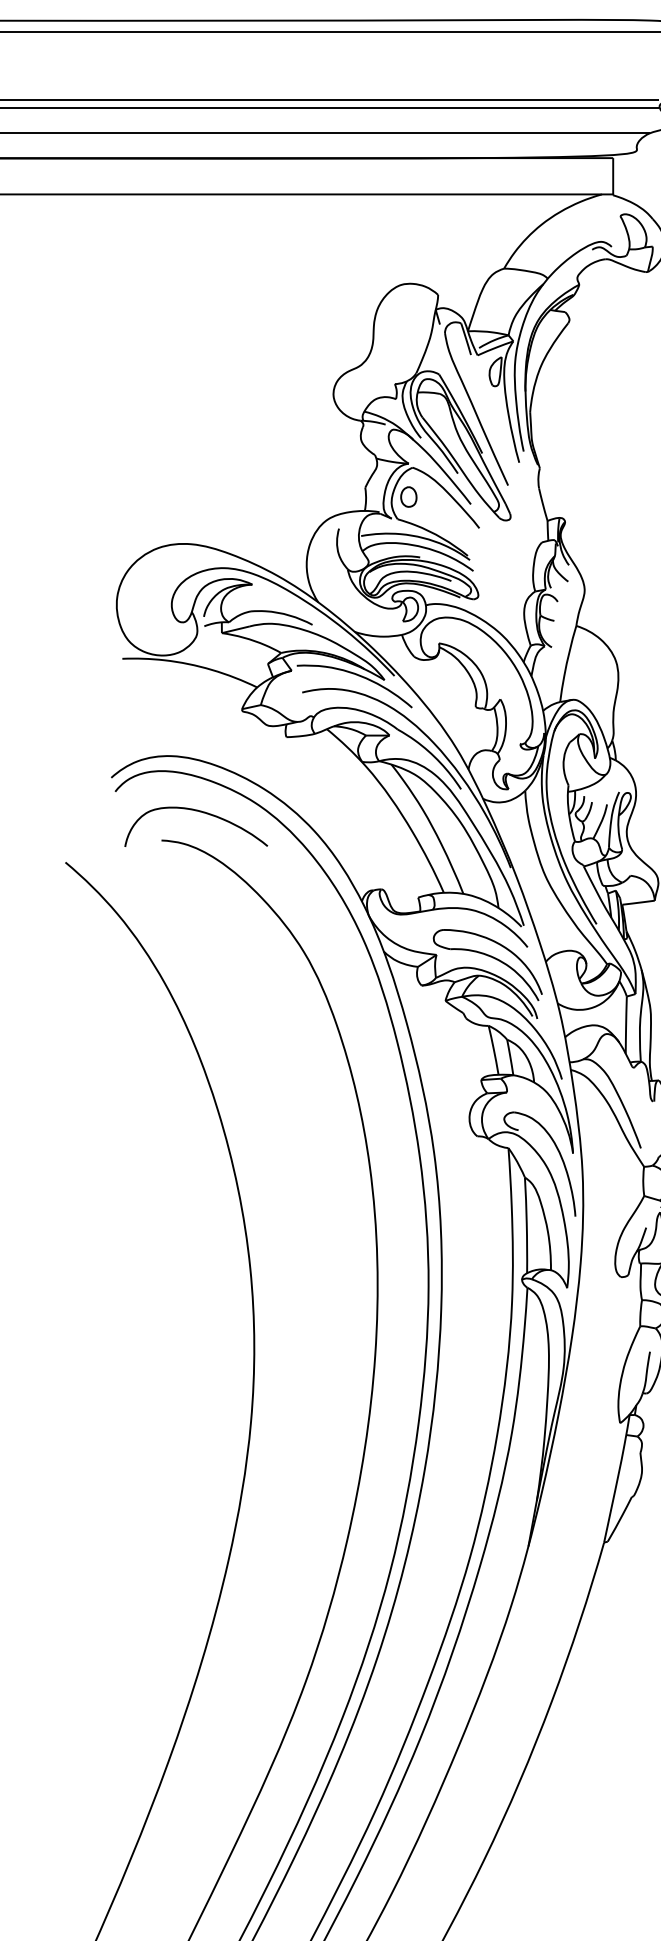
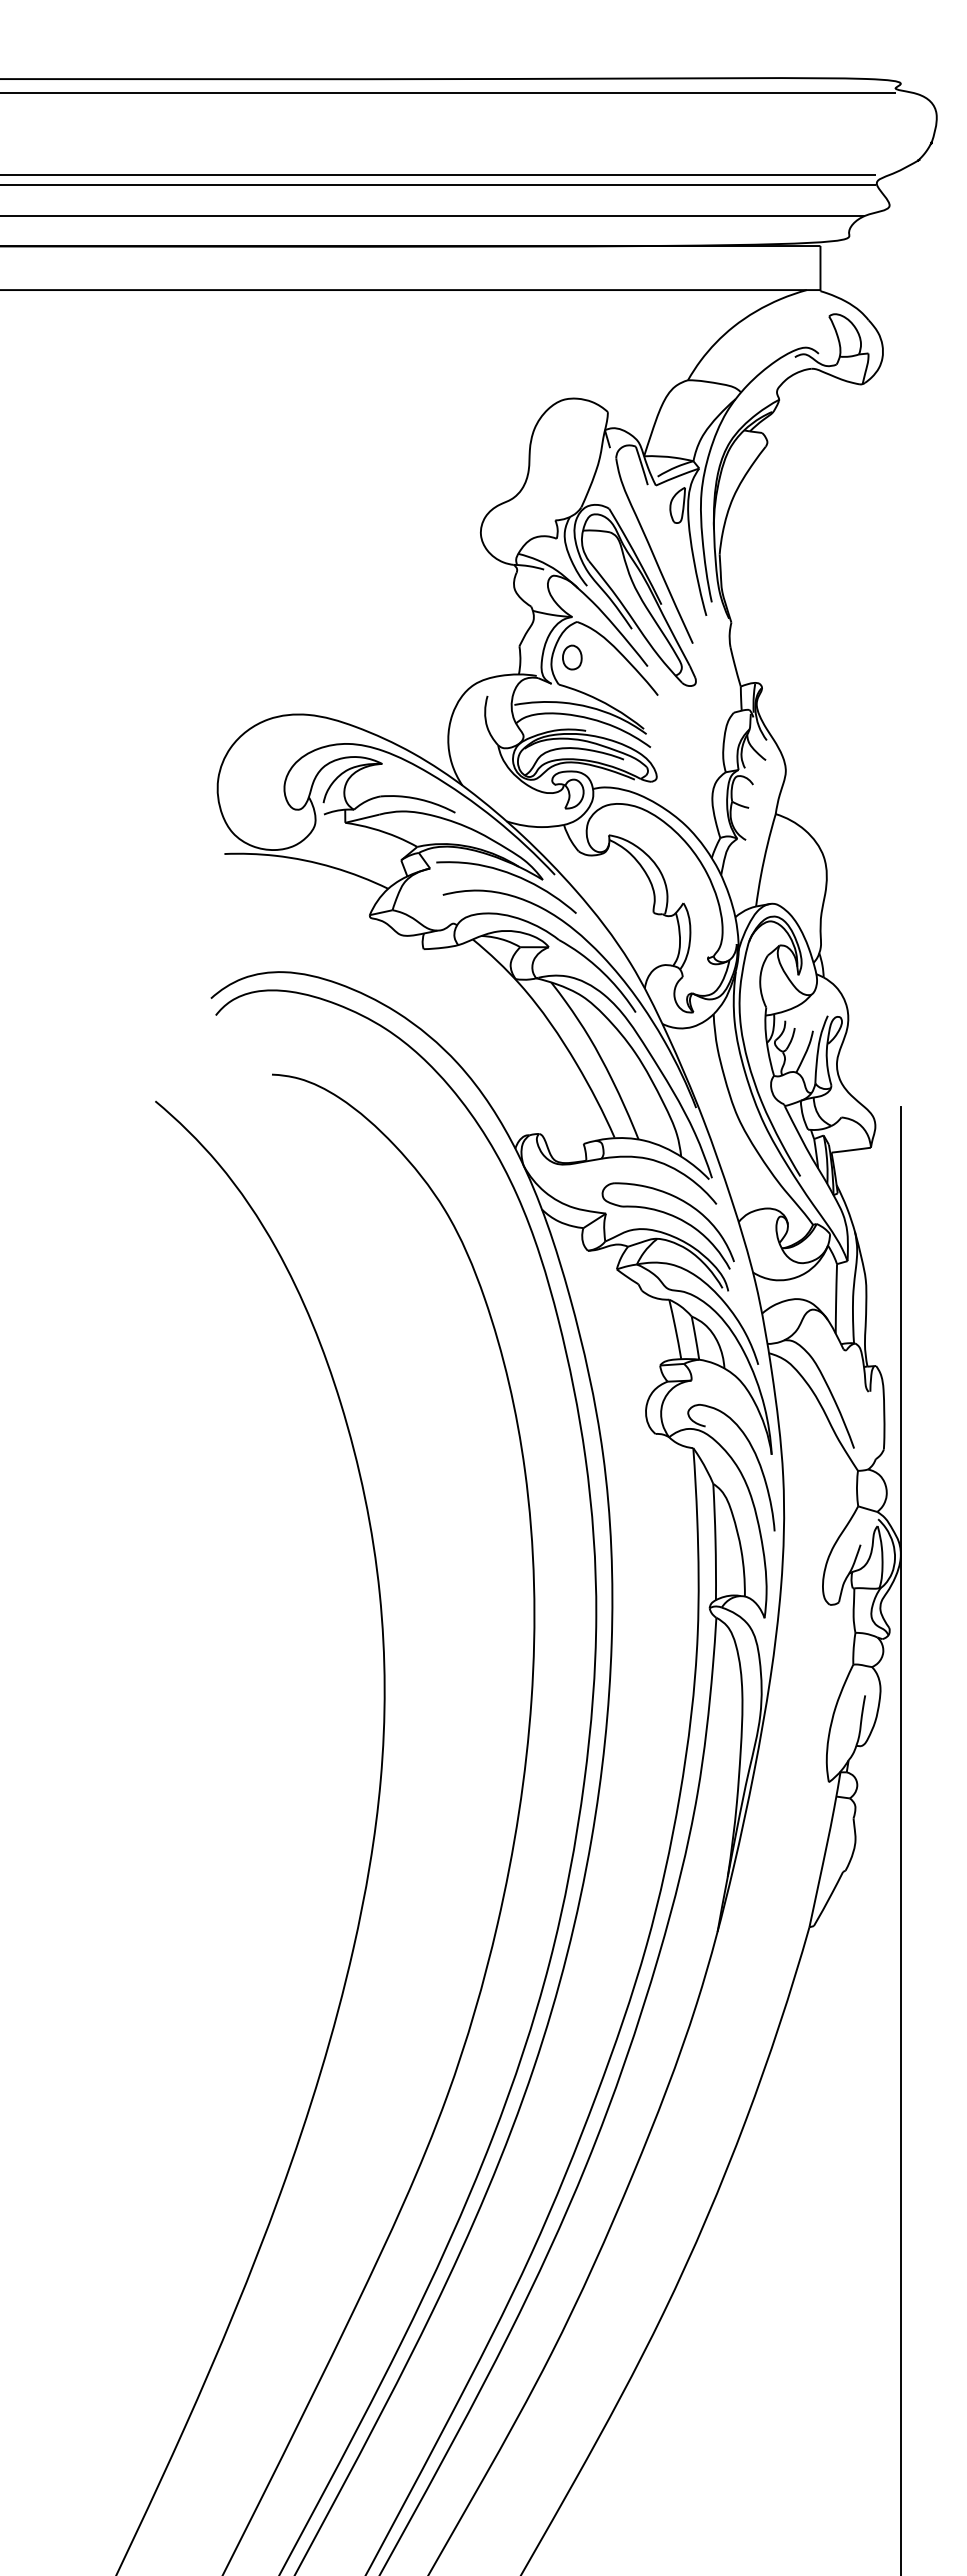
curve: (199, 812) -> (318, 1040), removed

